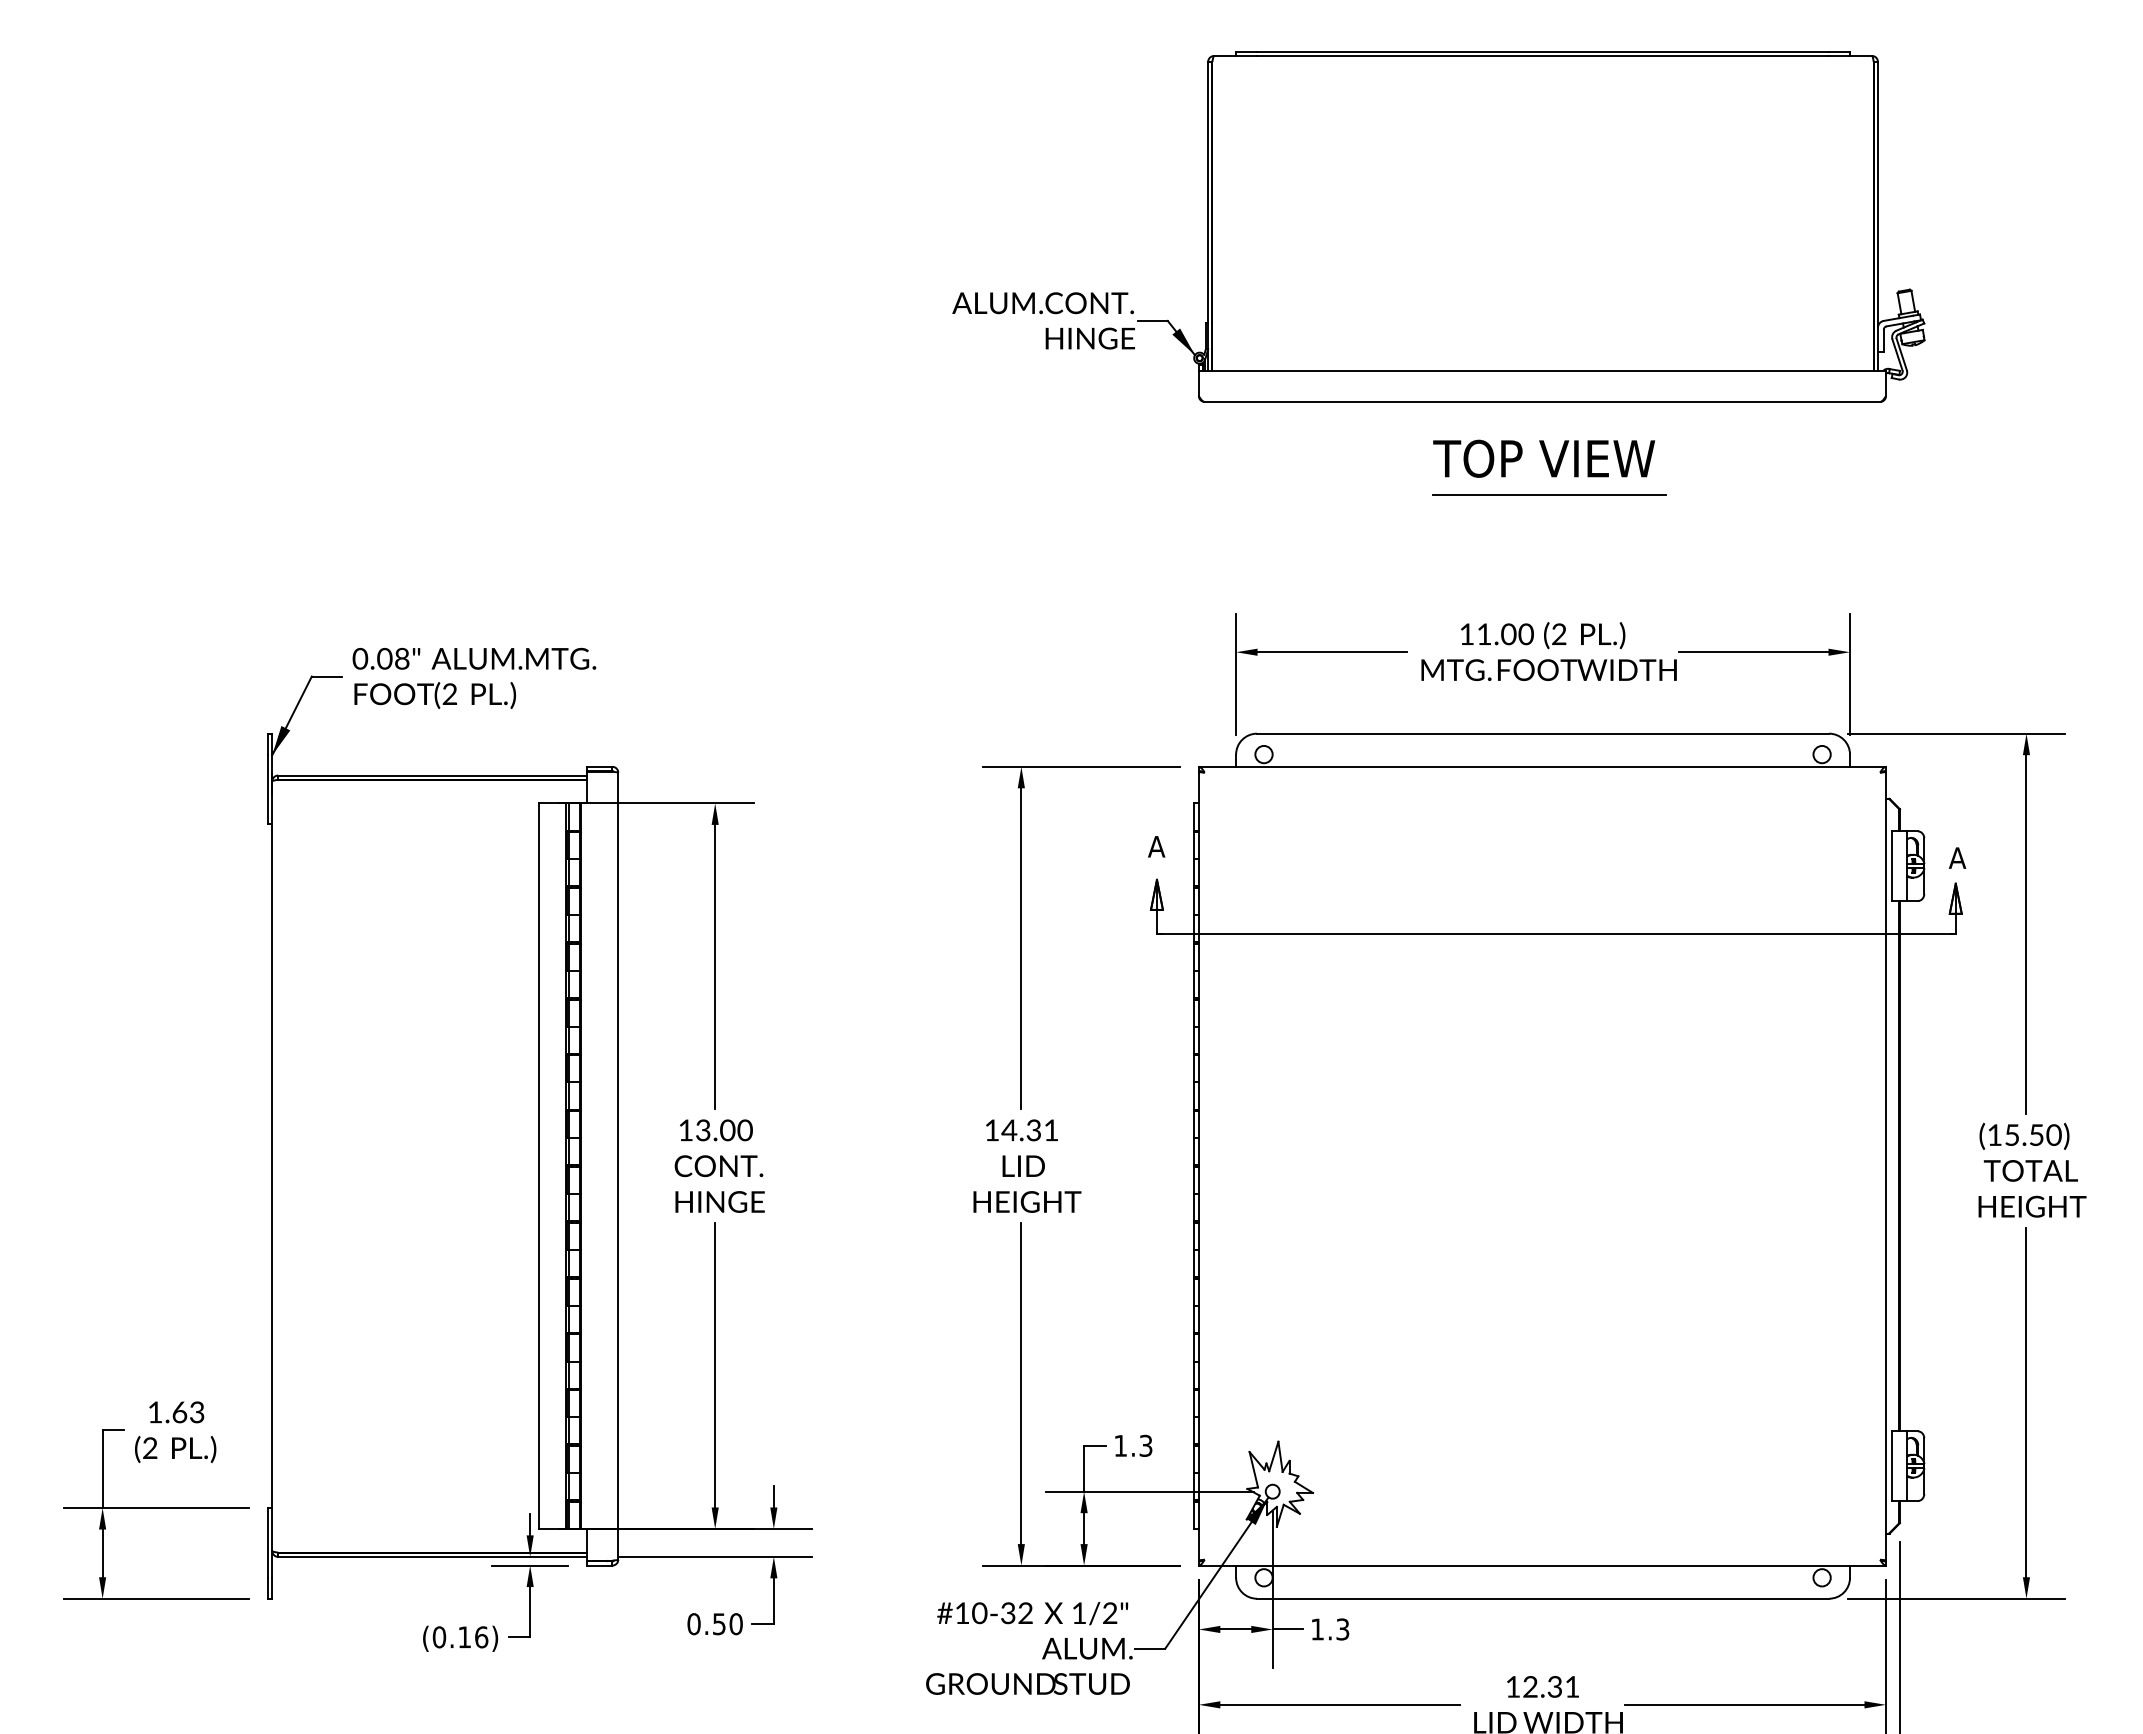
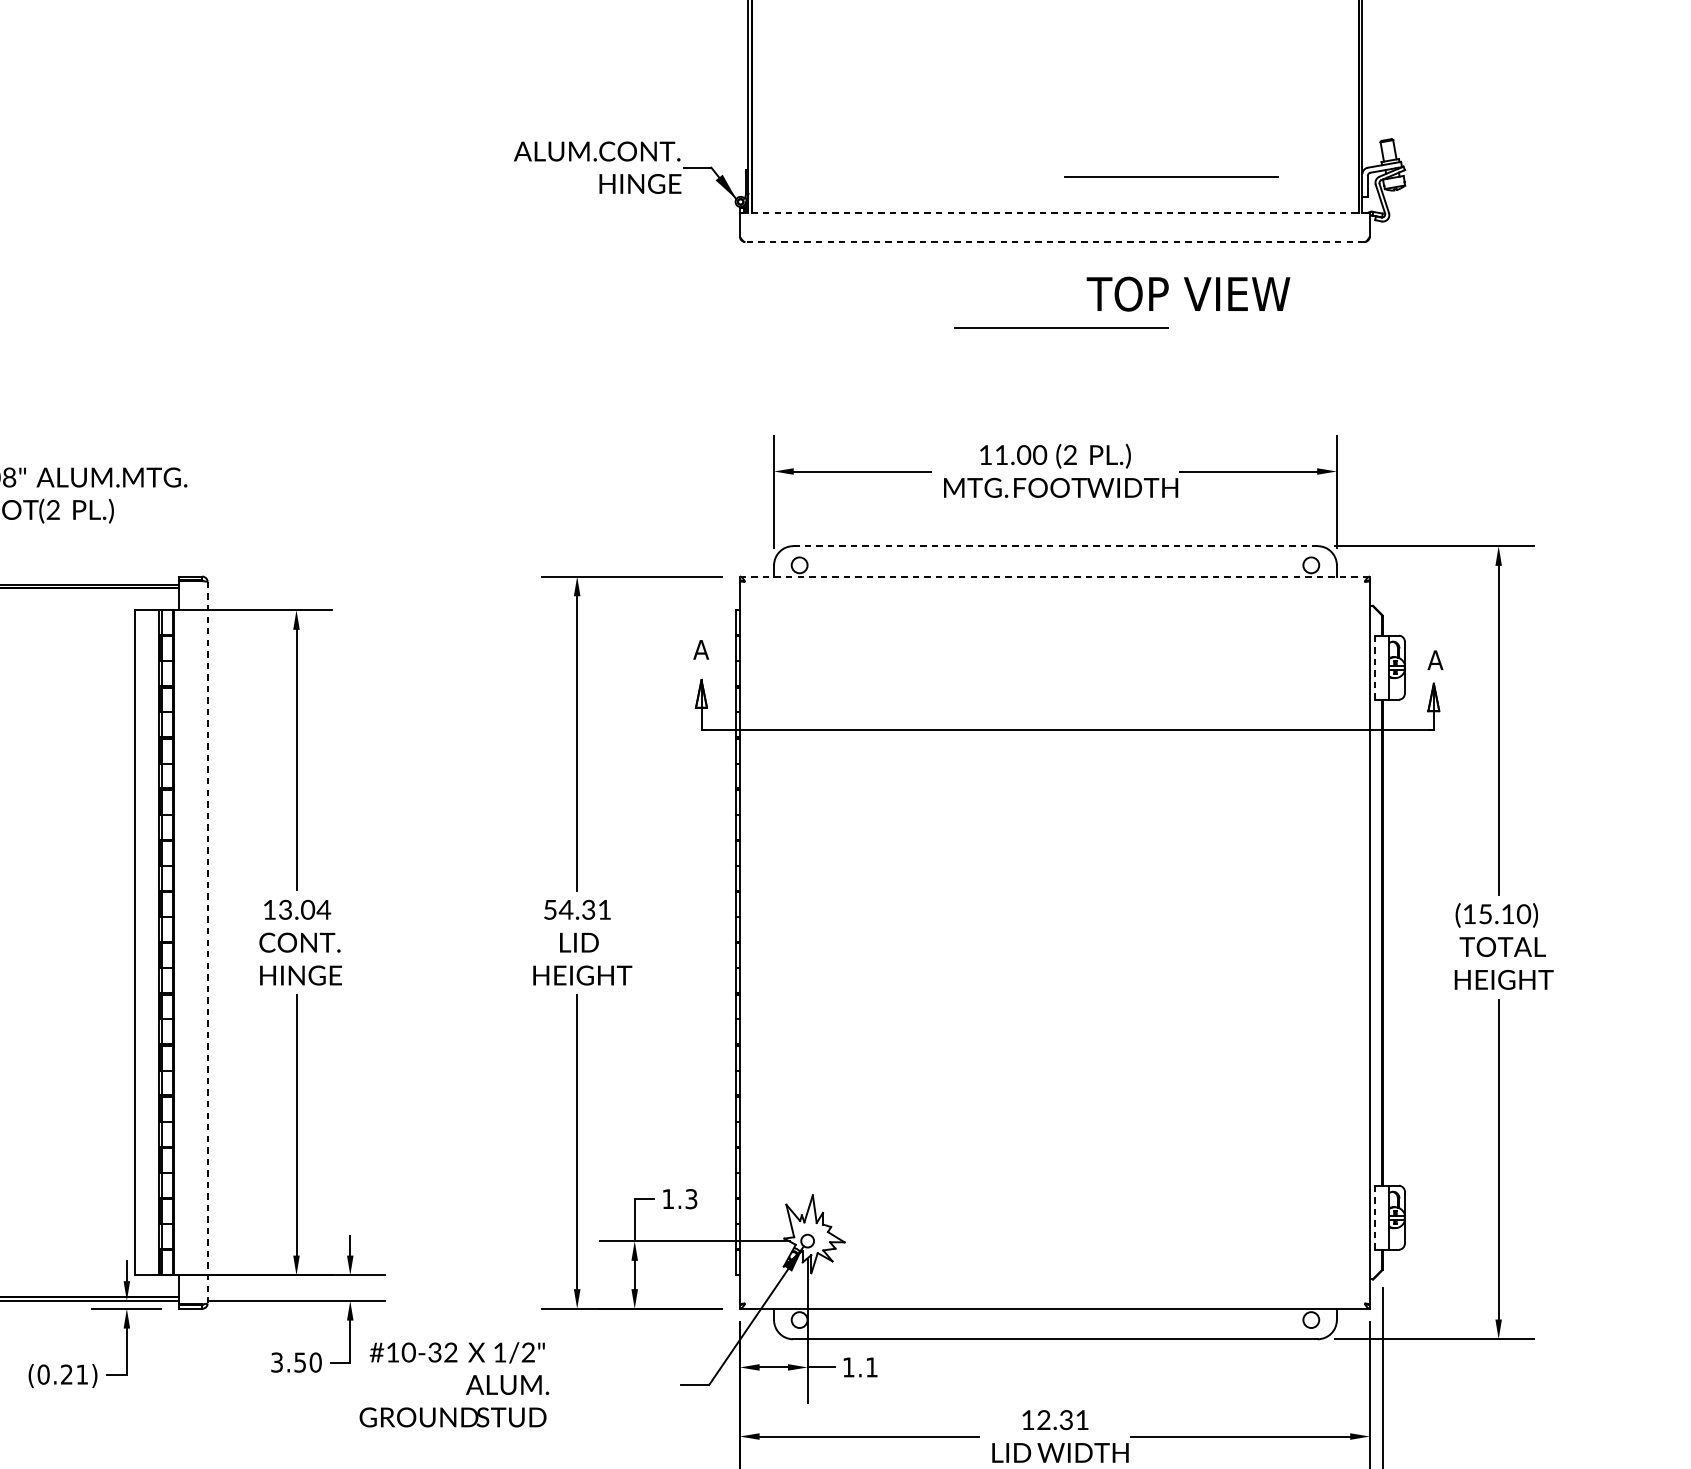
line: (1669, 330) -> (1171, 176), added
line: (1542, 370) -> (1054, 213), solid -> dashed
line: (1542, 401) -> (1054, 241), solid -> dashed
text: (1544, 458) -> (1188, 293), moved
line: (1543, 733) -> (1055, 546), solid -> dashed
line: (1542, 766) -> (1054, 576), solid -> dashed
line: (1891, 866) -> (1374, 667), solid -> dashed
text: (744, 1130) -> (323, 909), 13.00 -> 13.04
text: (991, 1130) -> (549, 909), 14.31 -> 54.31
text: (2036, 1134) -> (1507, 913), (15.50) -> (15.10)
line: (618, 1166) -> (207, 942), solid -> dashed
line: (1891, 1466) -> (1374, 1218), solid -> dashed
text: (693, 1624) -> (276, 1362), 0.50 -> 3.50
text: (1342, 1629) -> (871, 1367), 1.3 -> 1.1
text: (473, 1637) -> (74, 1374), (0.16) -> (0.21)
text: (1029, 1648) -> (454, 1384), moved

